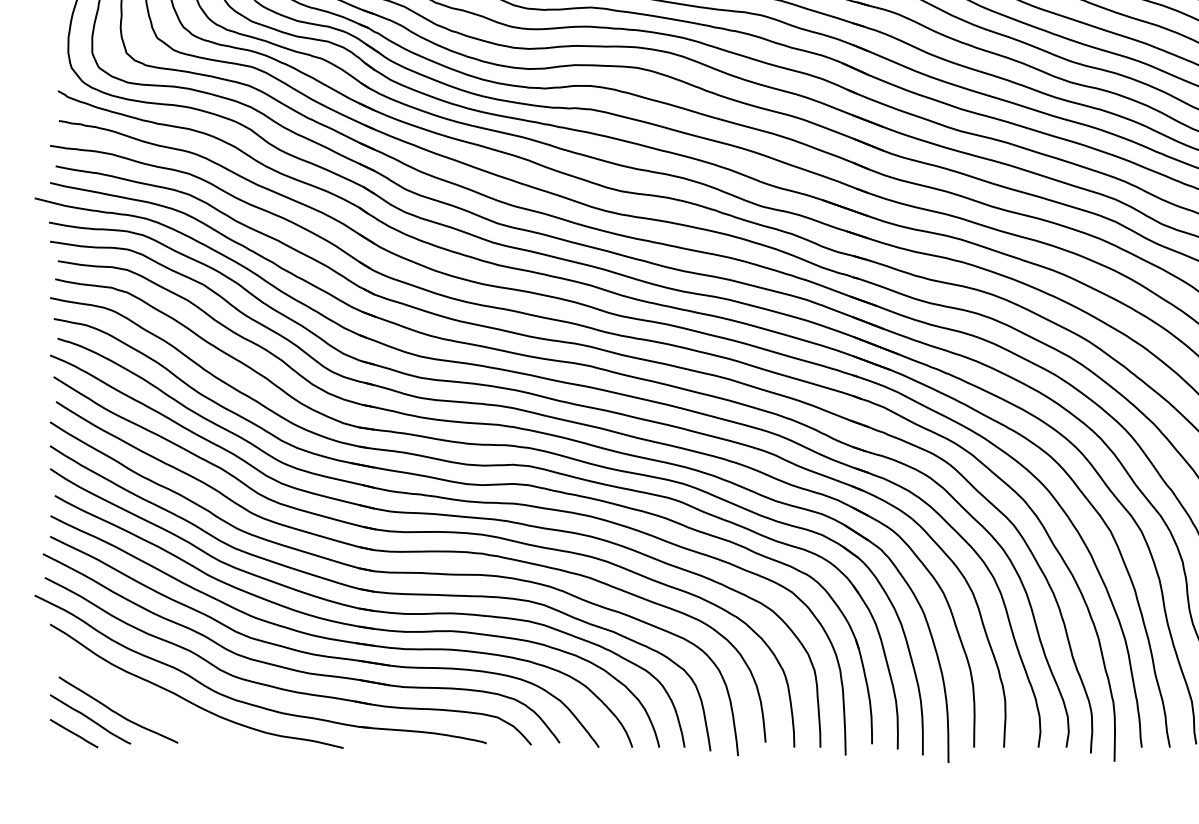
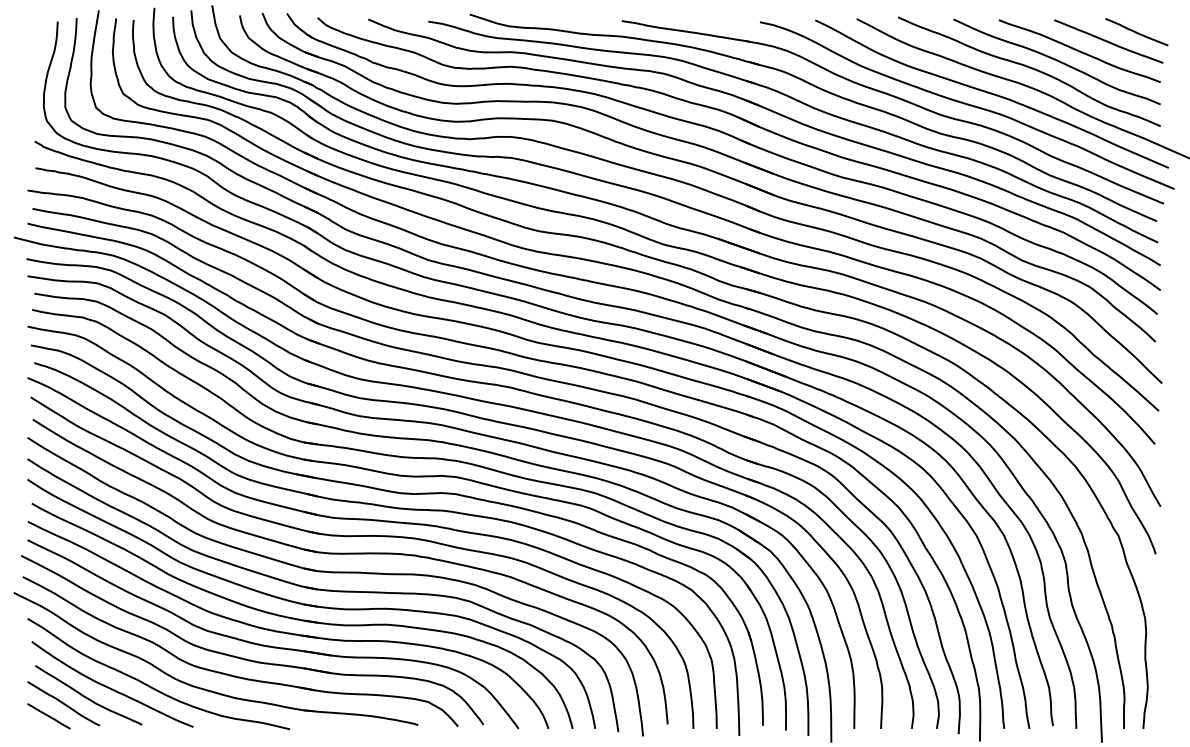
curve: (142, 701) -> (110, 687), added

